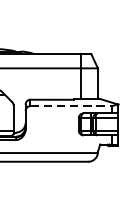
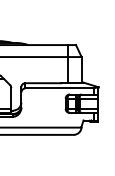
line: (71, 106) -> (59, 88), dashed -> solid

